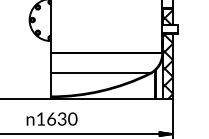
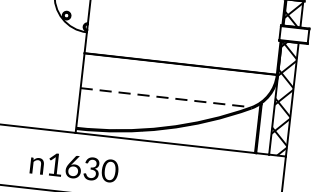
line: (100, 73) -> (166, 97), solid -> dashed

